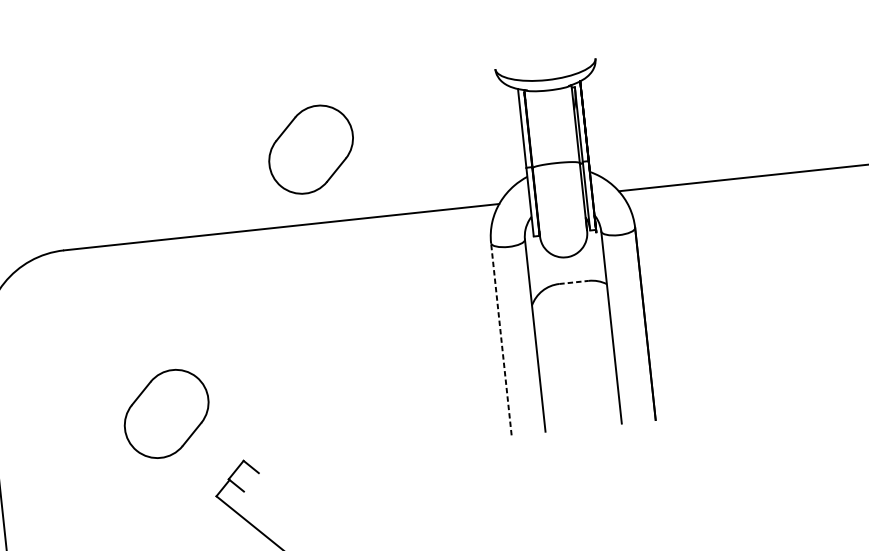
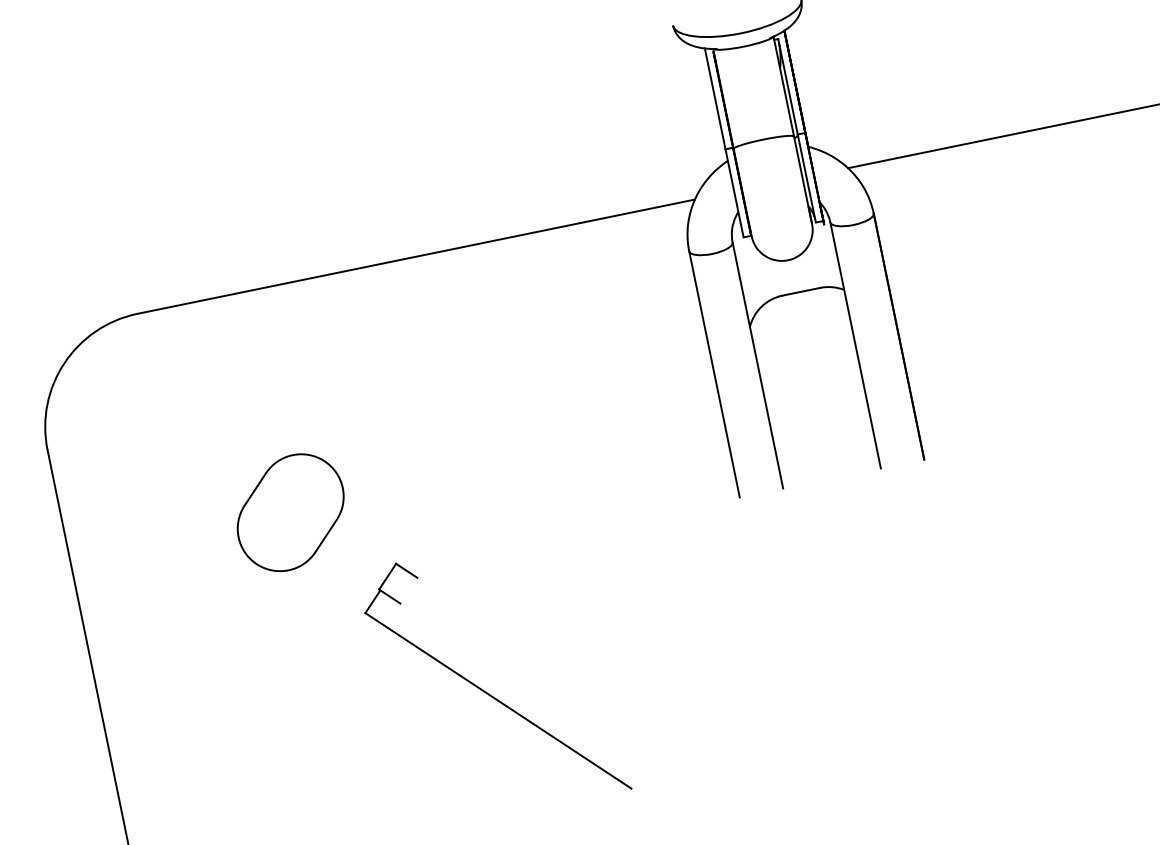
part: (310, 149) -> (444, 152), removed
line: (574, 282) -> (801, 291), dashed -> solid
line: (501, 339) -> (714, 374), dashed -> solid

